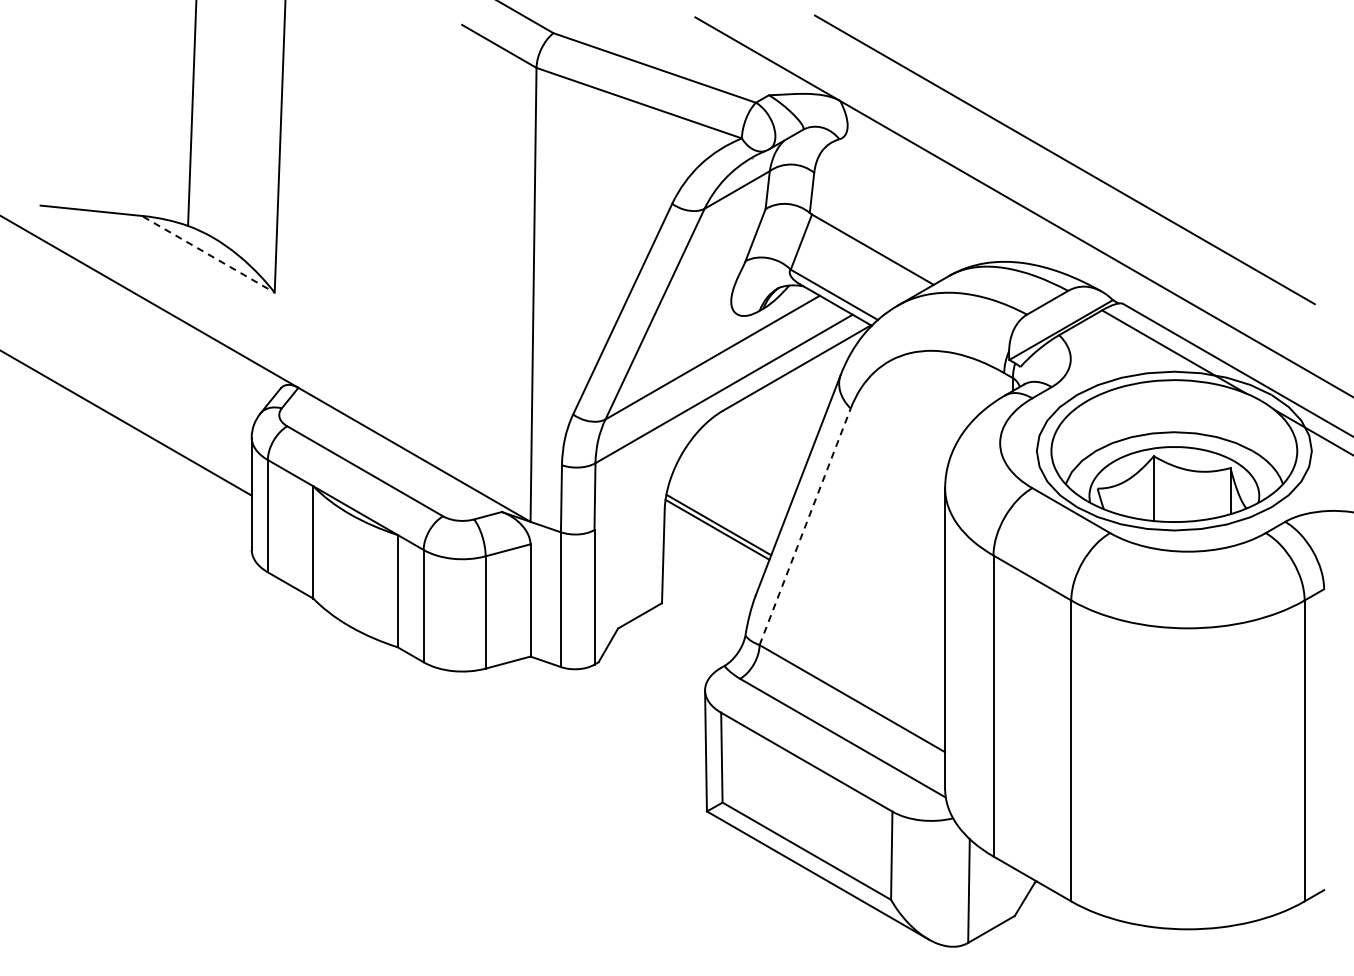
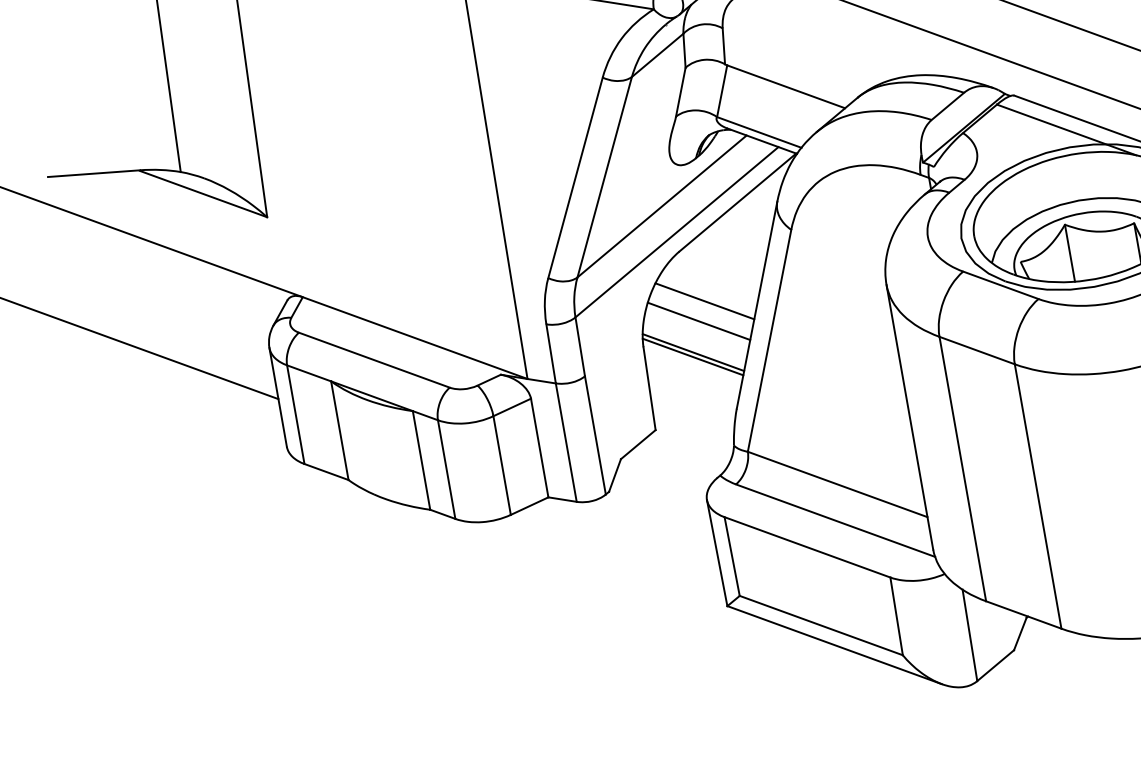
line: (208, 254) -> (203, 193), dashed -> solid
line: (741, 470) -> (704, 301), added
line: (730, 491) -> (698, 321), added
line: (805, 526) -> (769, 340), dashed -> solid

